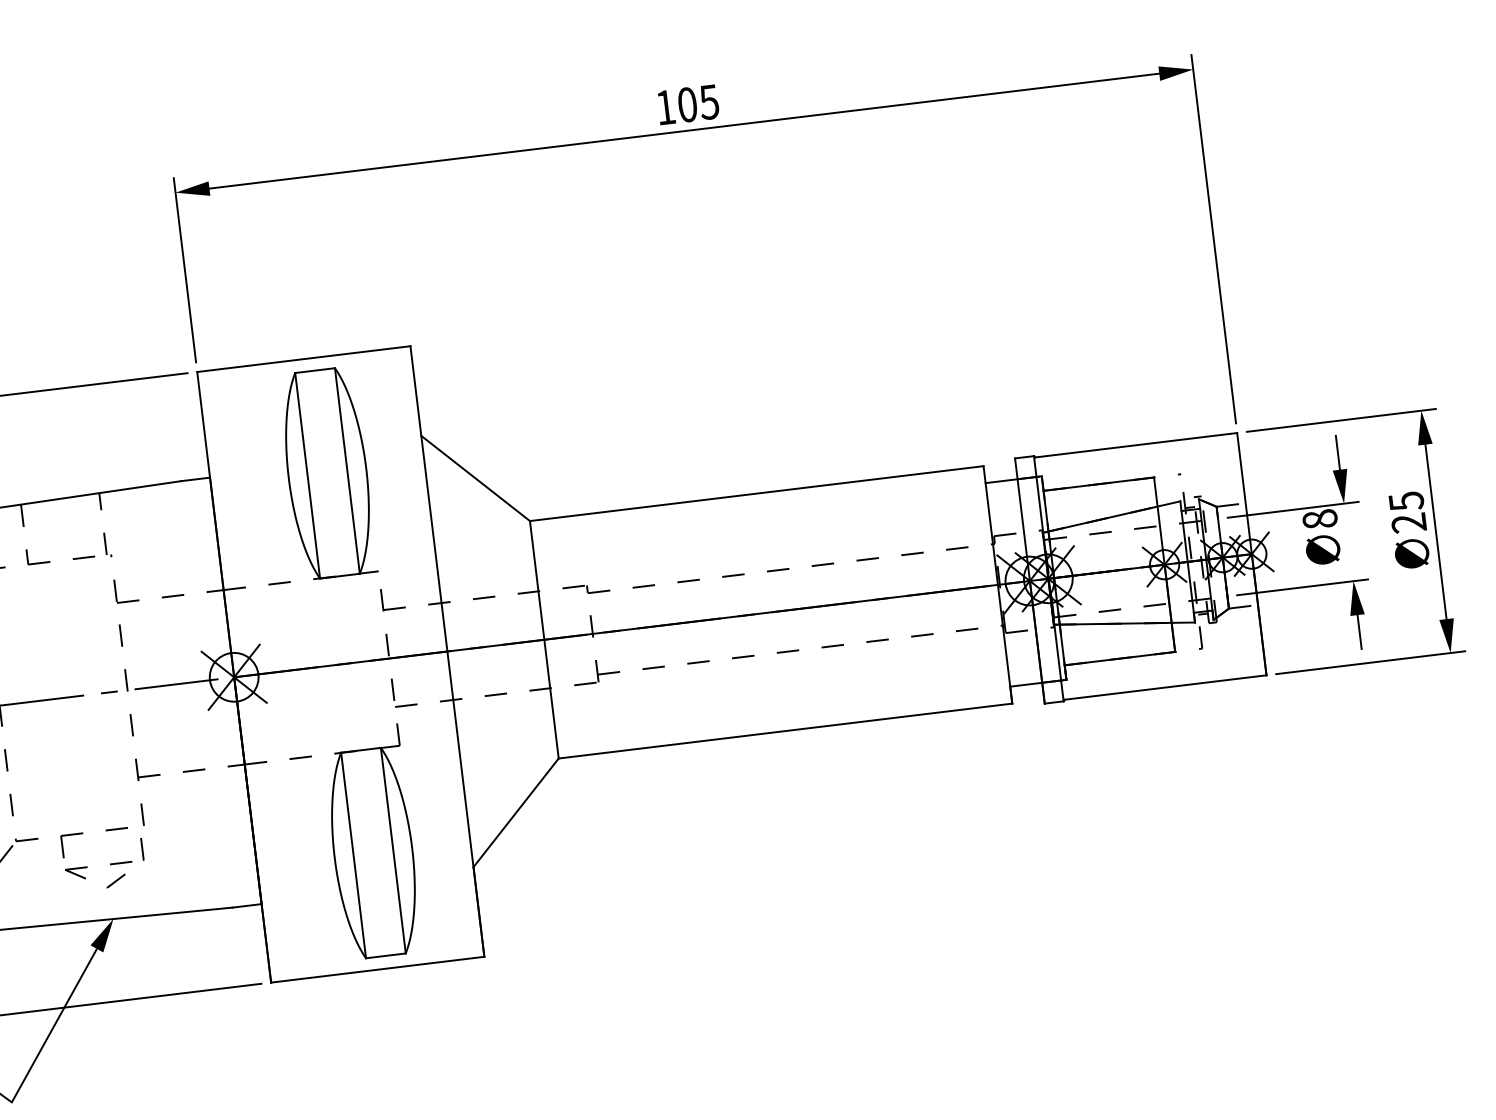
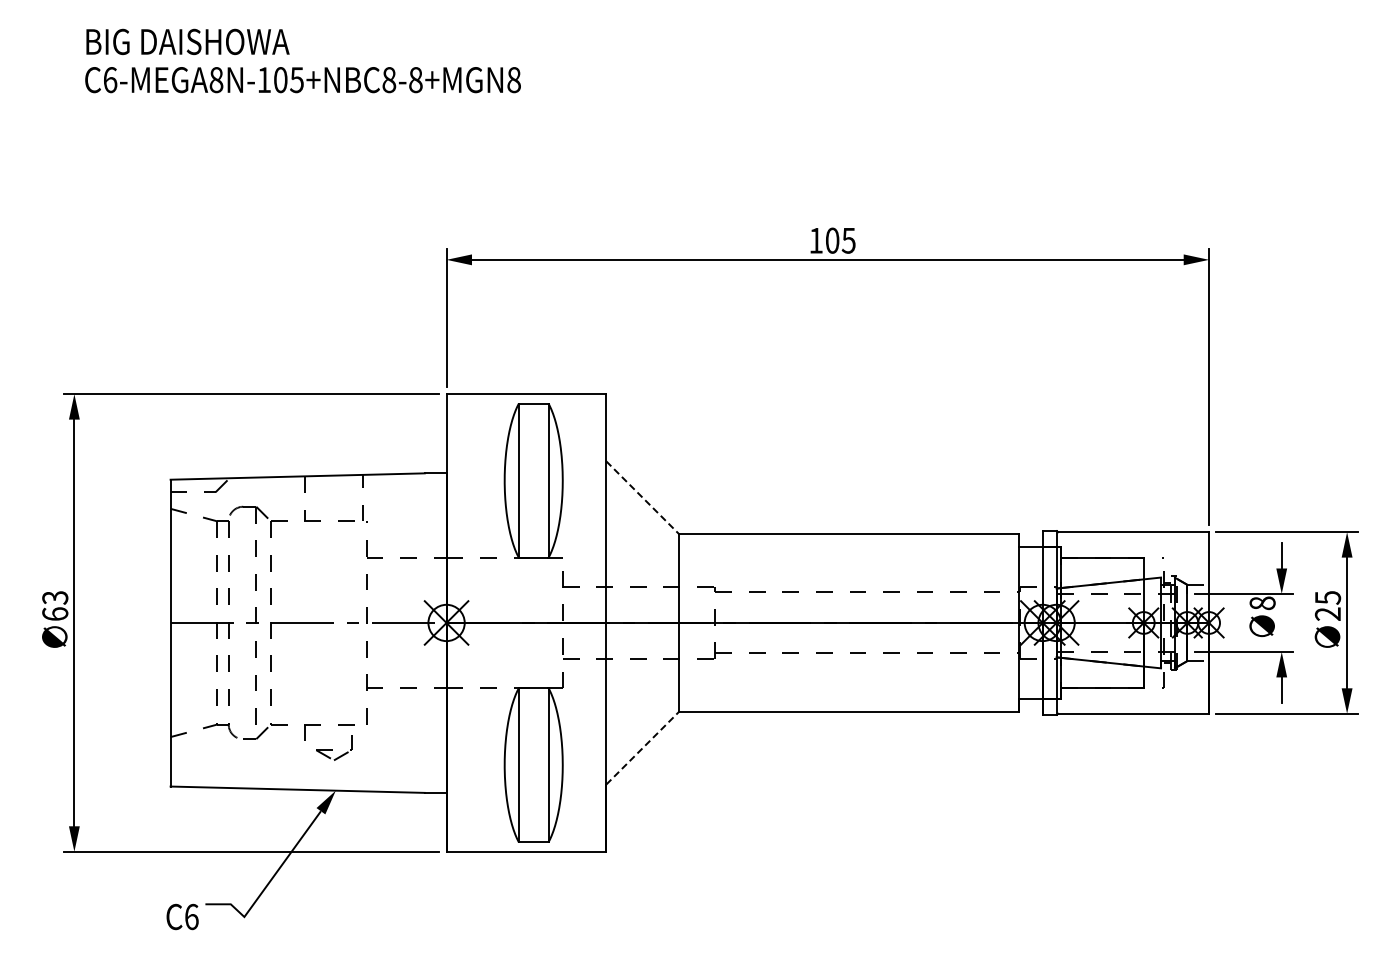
line: (476, 479) -> (643, 498), solid -> dashed
line: (517, 811) -> (643, 747), solid -> dashed
part: (103, 865) -> (333, 750), size x0.6

